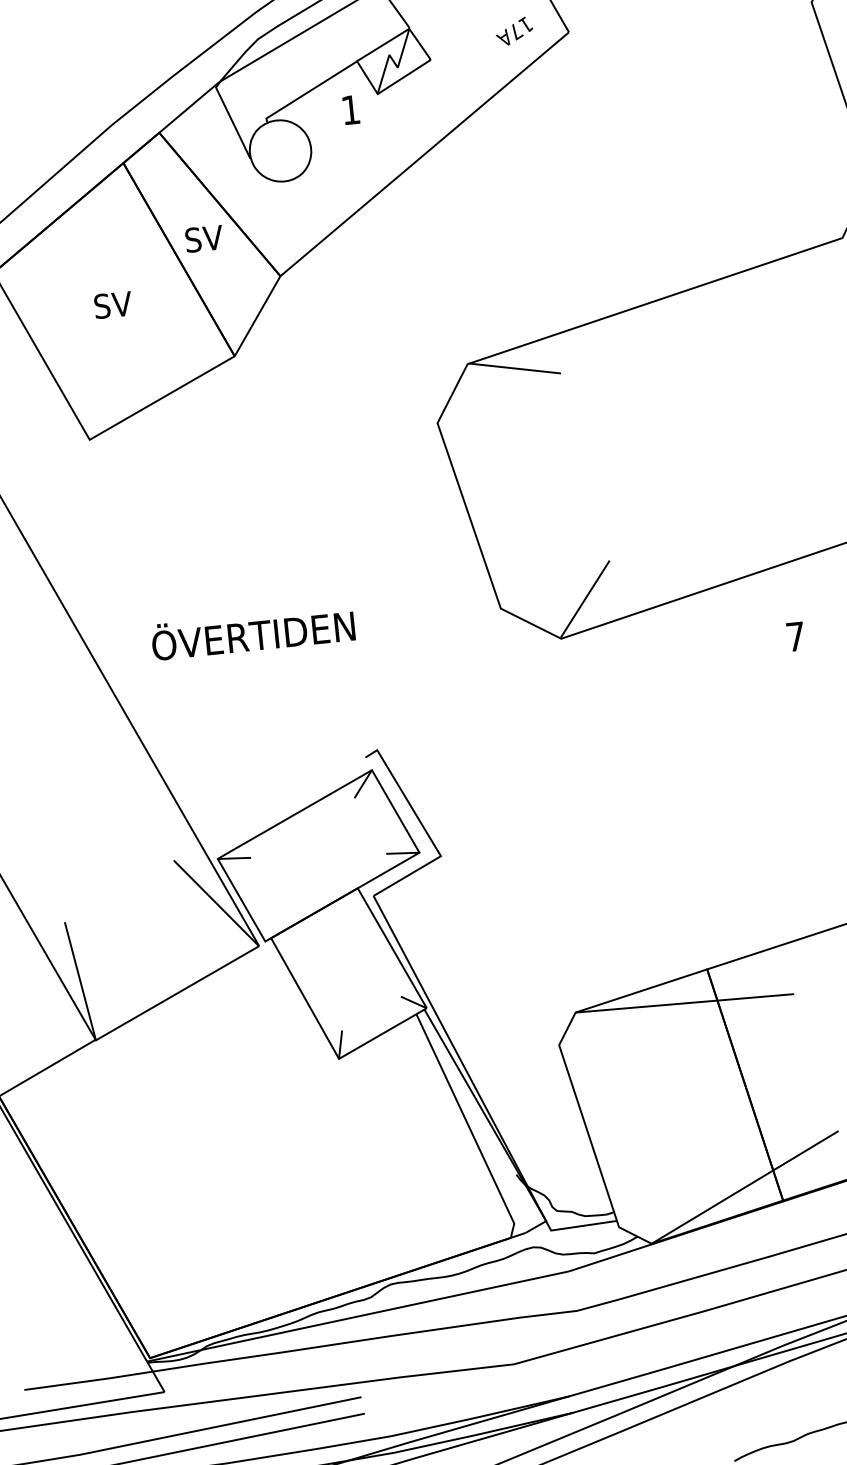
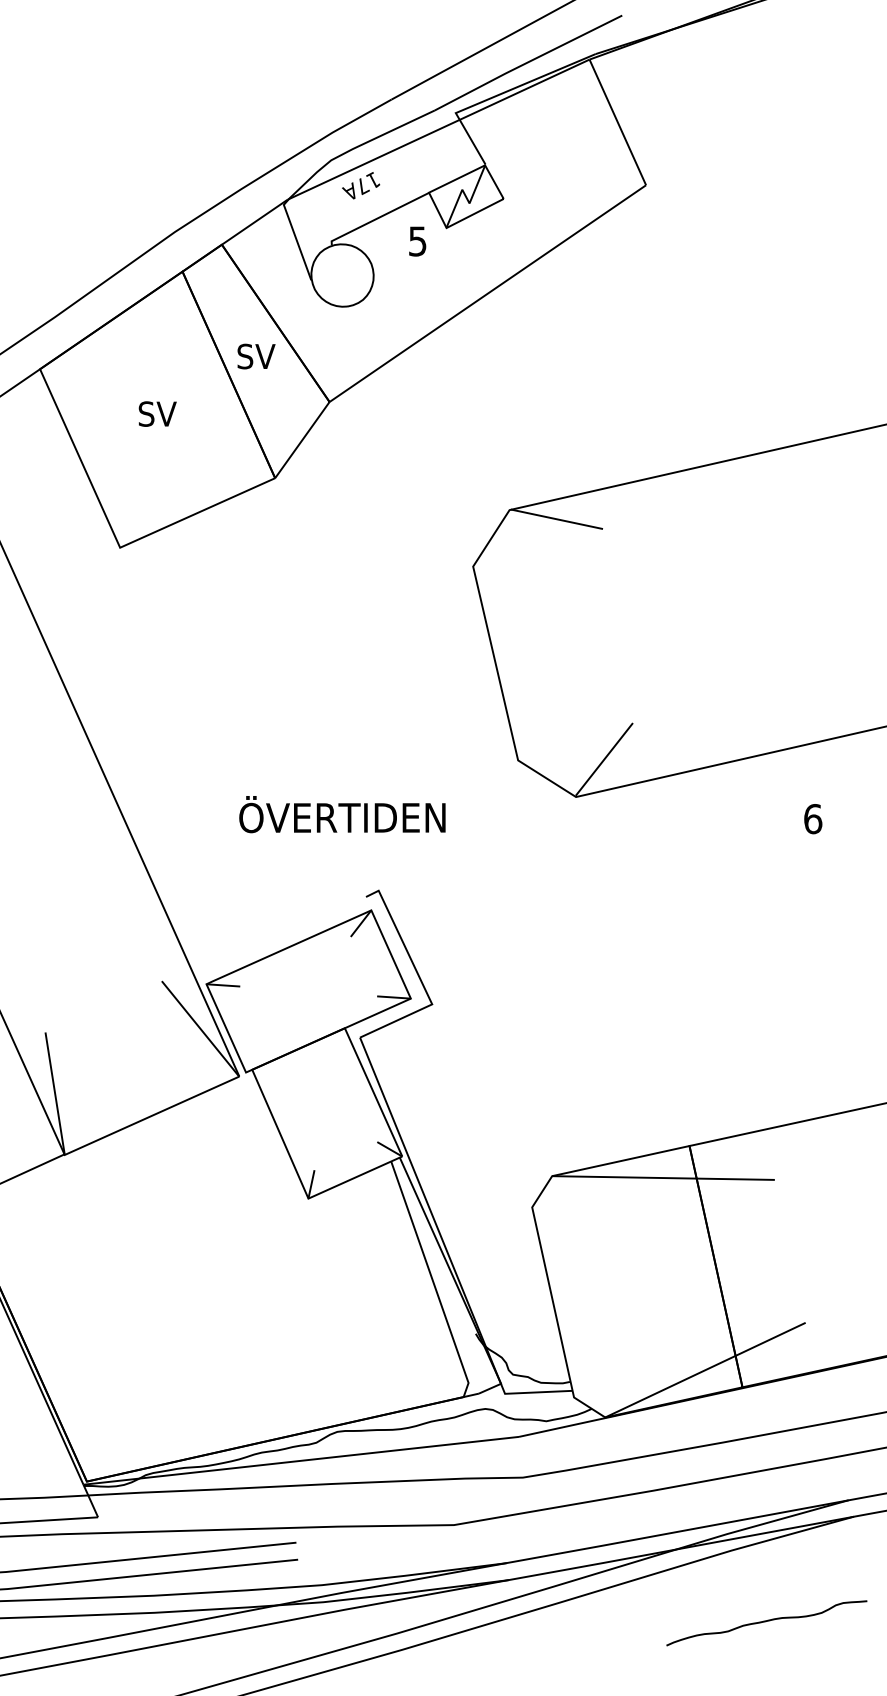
text: (514, 31) -> (361, 185), moved
text: (350, 110) -> (417, 241), 1 -> 5
text: (253, 632) -> (342, 814), moved
text: (796, 637) -> (813, 819), 7 -> 6

